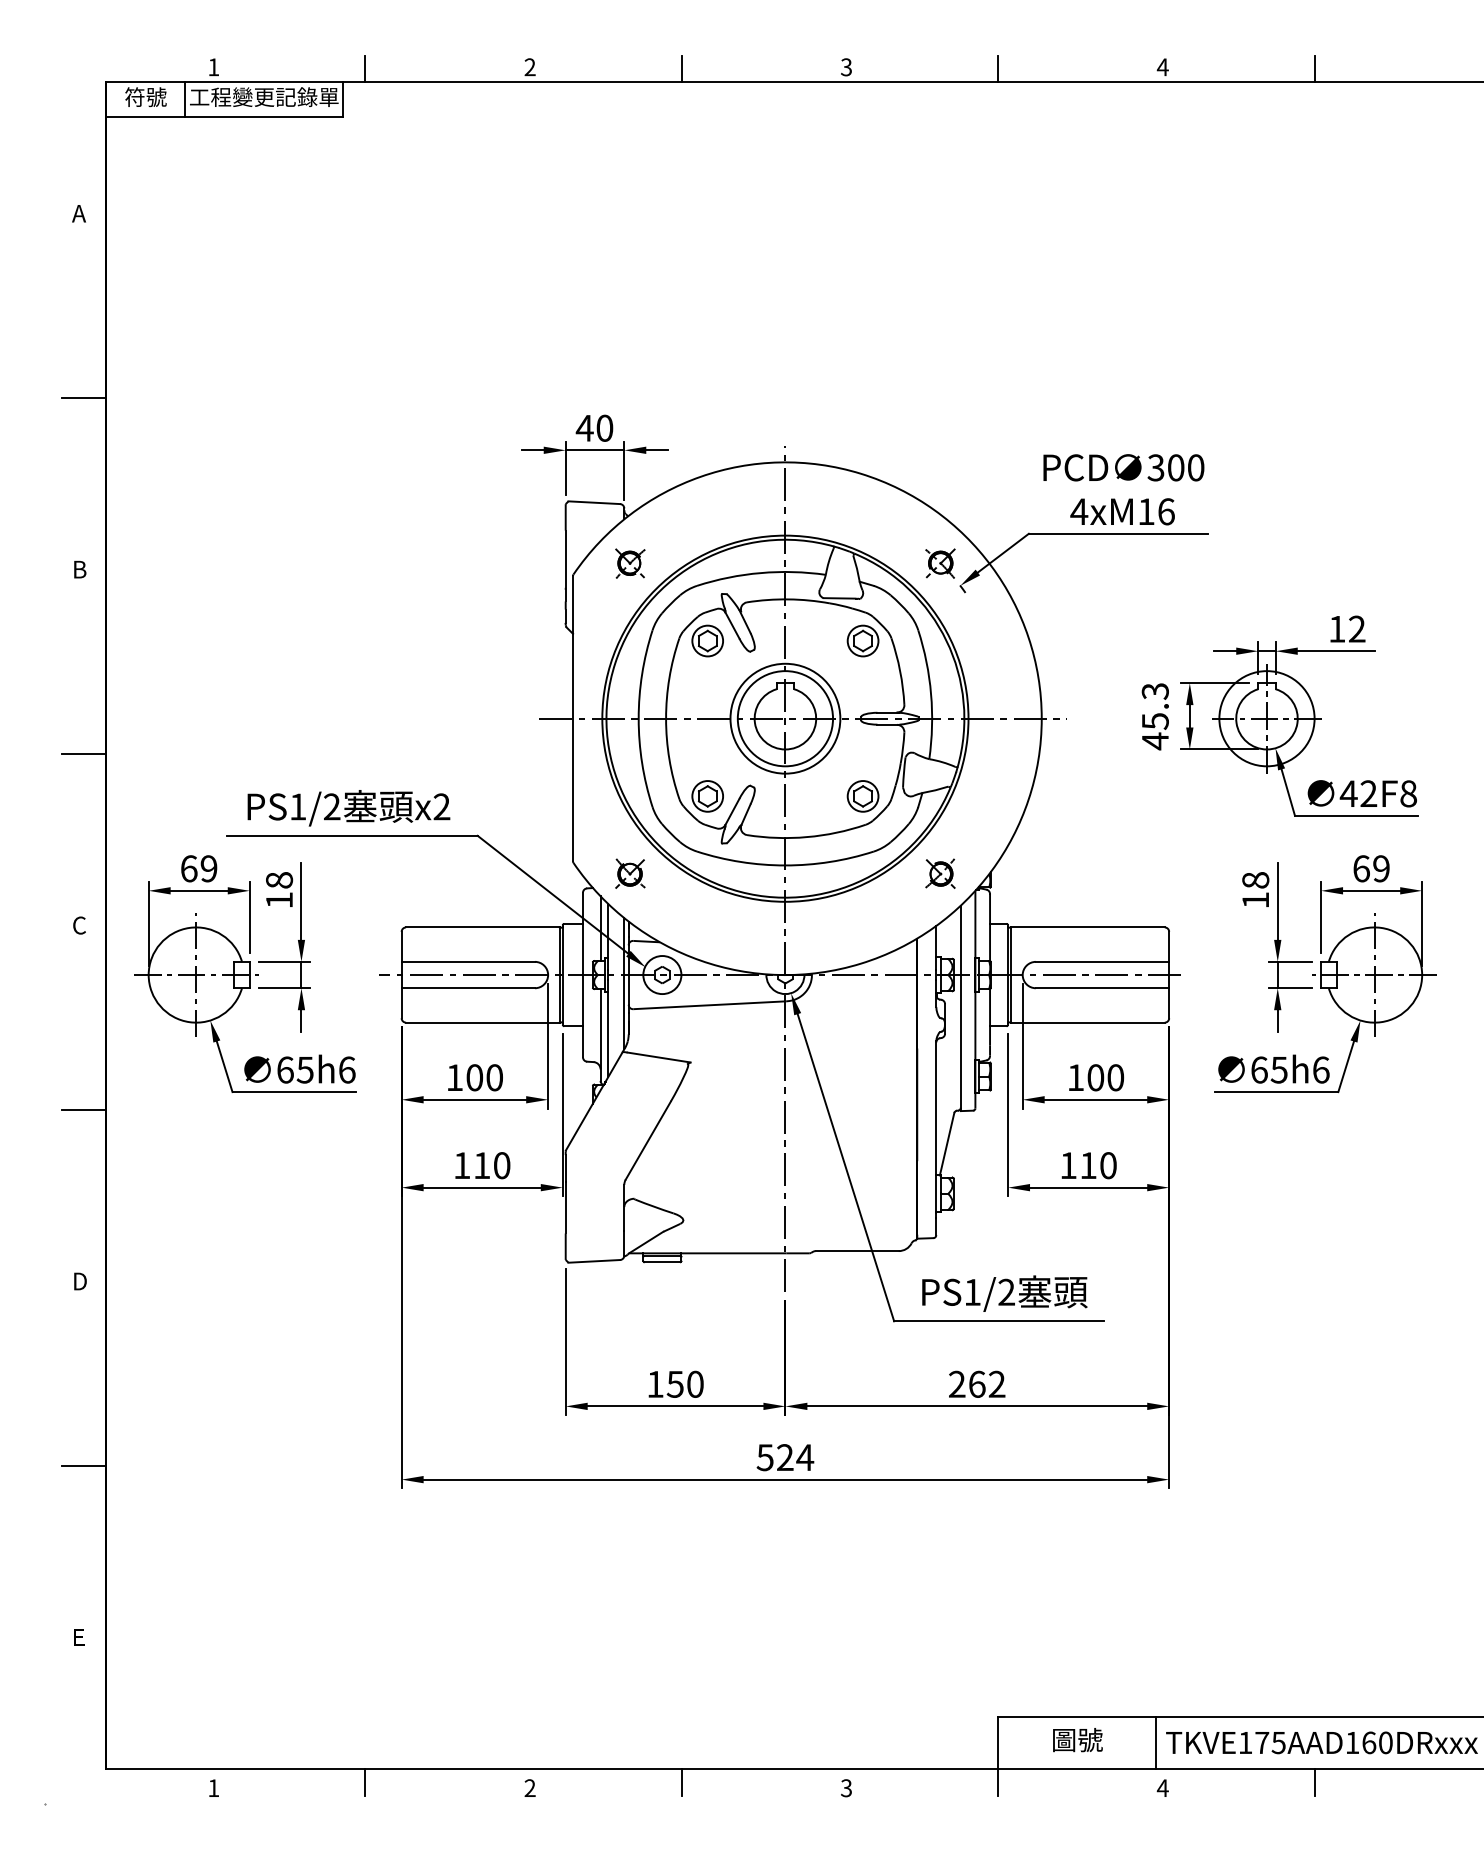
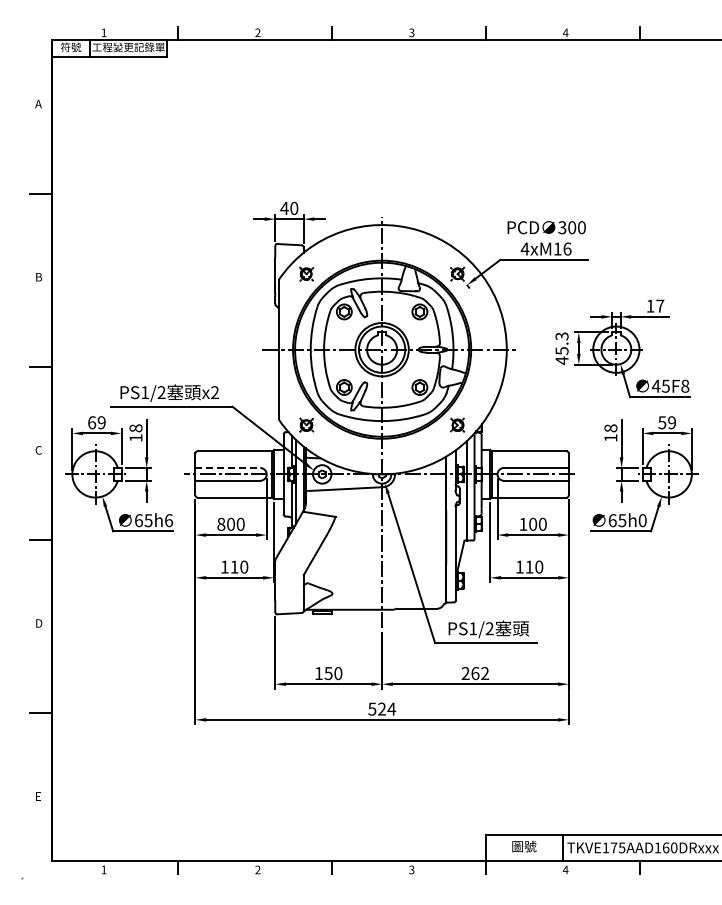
text: (1357, 627) -> (660, 305), 12 -> 17
text: (1367, 792) -> (665, 385), 42F8 -> 45F8
text: (1361, 868) -> (662, 422), 69 -> 59
line: (469, 962) -> (228, 468), solid -> dashed
text: (1320, 1069) -> (642, 520), 65h6 -> 65h0
text: (455, 1075) -> (221, 523), 100 -> 800

